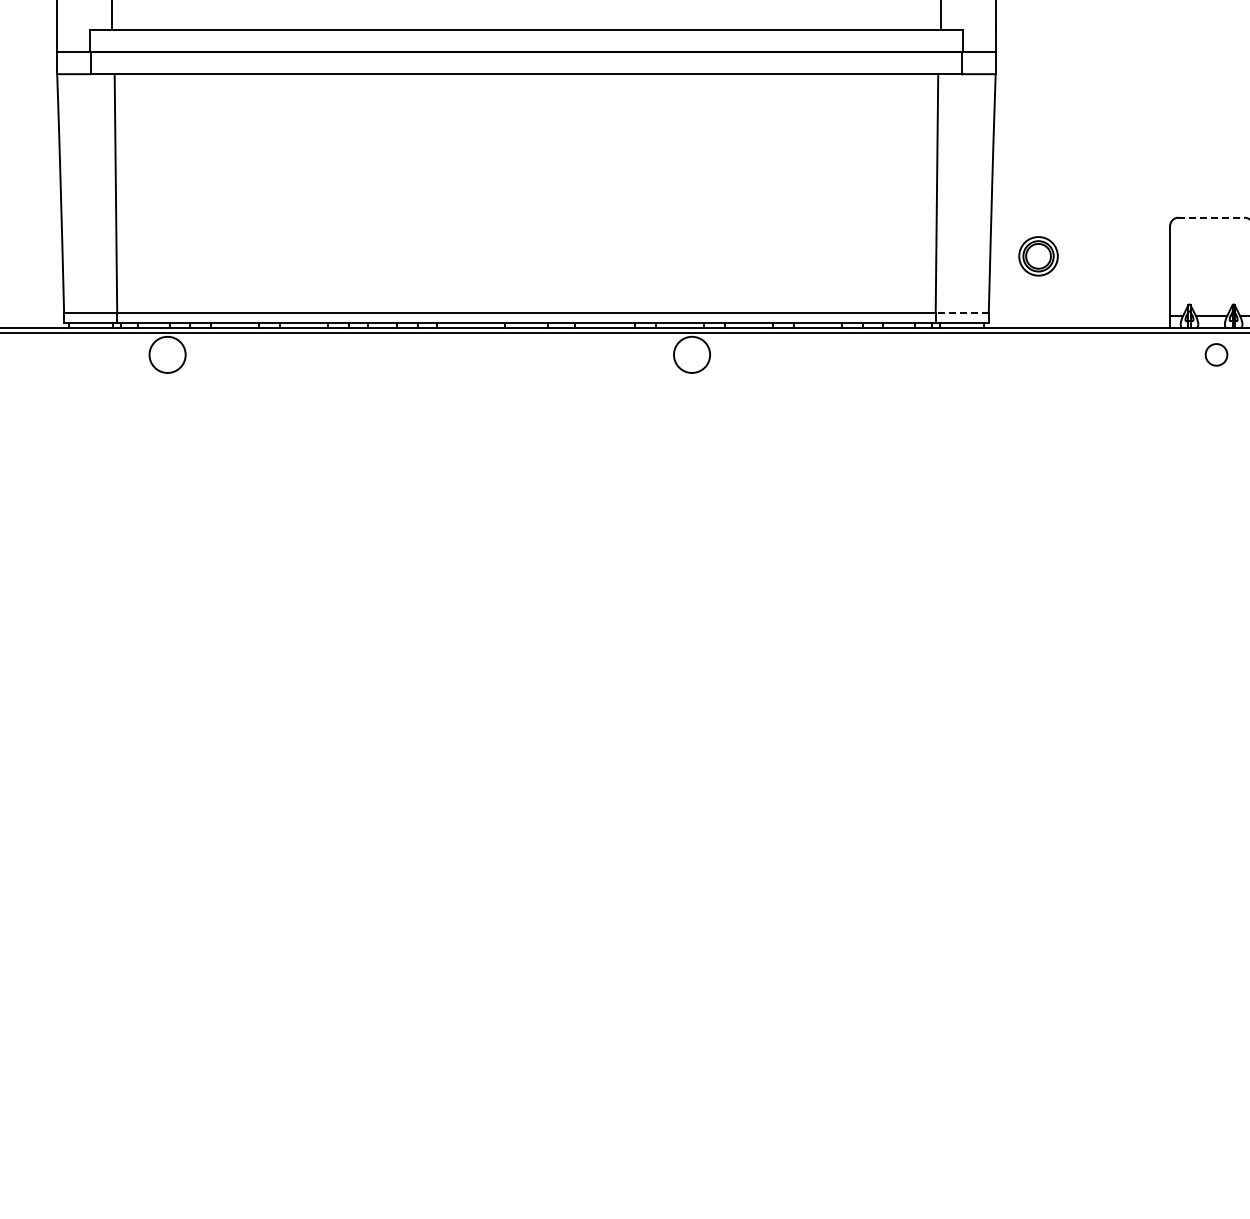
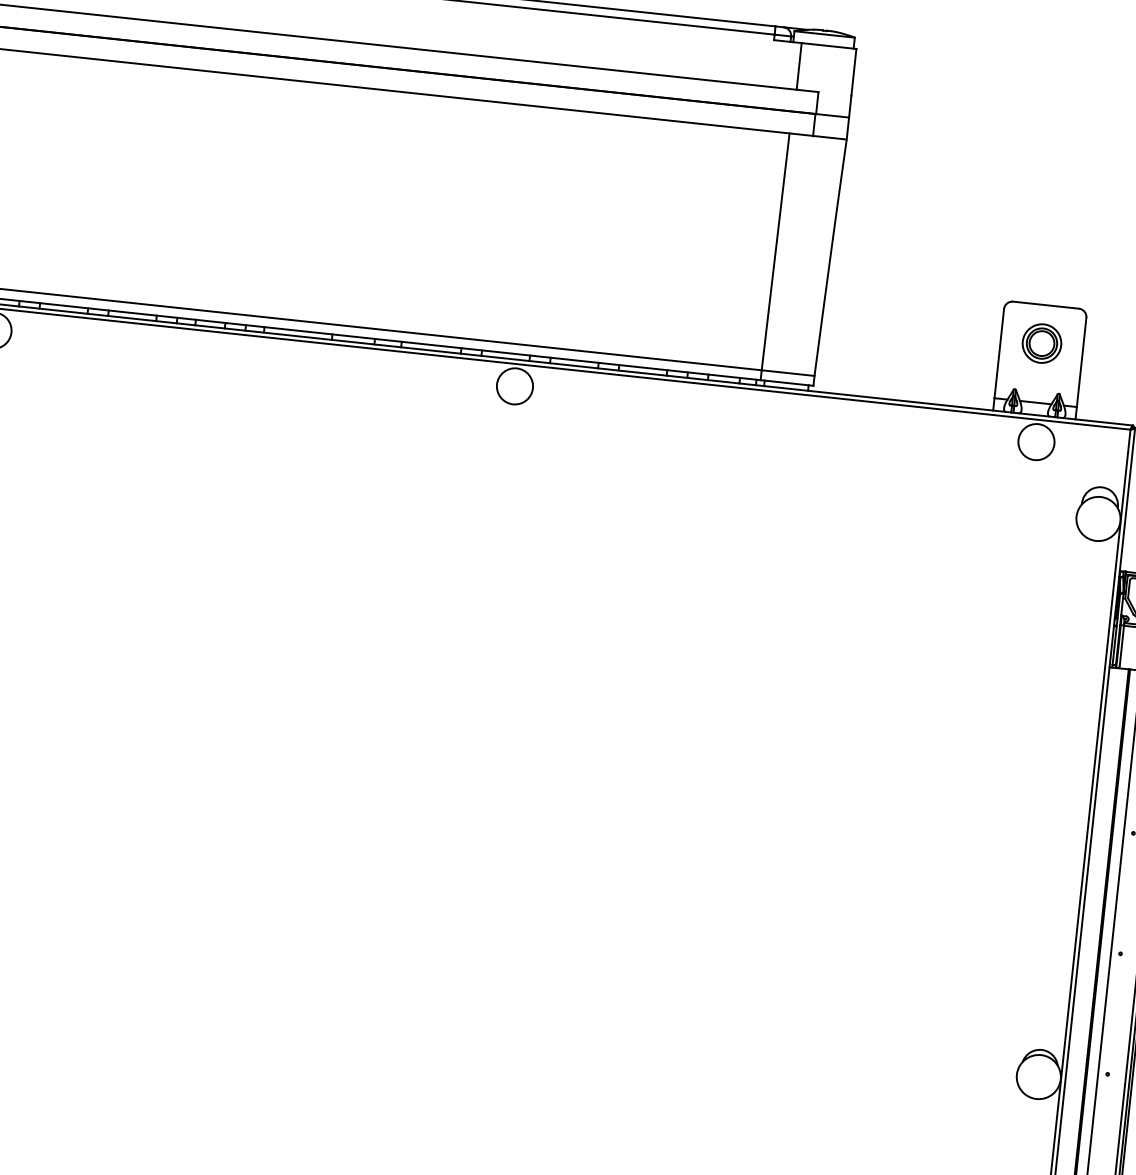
line: (1212, 217) -> (1047, 305), dashed -> solid
part: (1038, 256) -> (1041, 343), moved
line: (962, 312) -> (788, 372), dashed -> solid
circle: (1216, 354) -> (1036, 441), size x1.67

